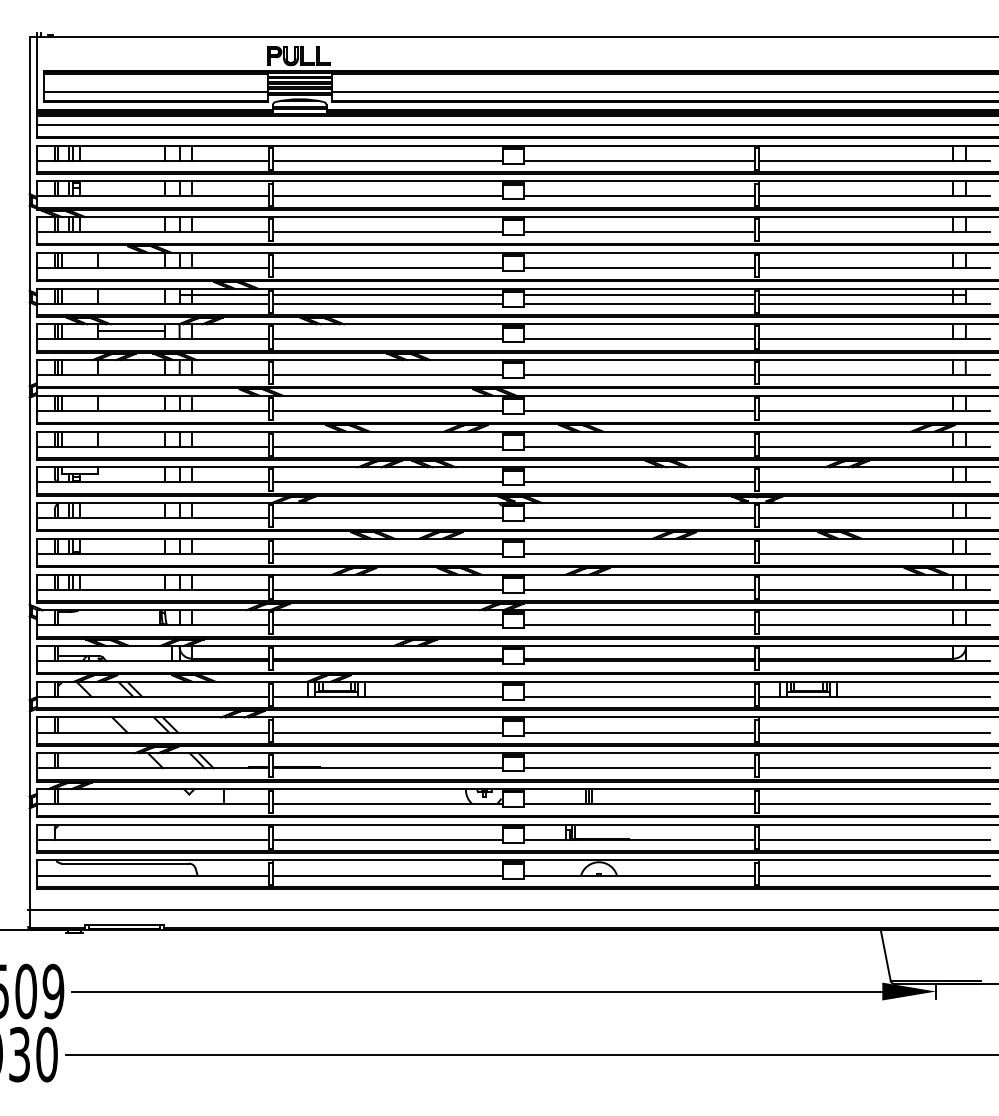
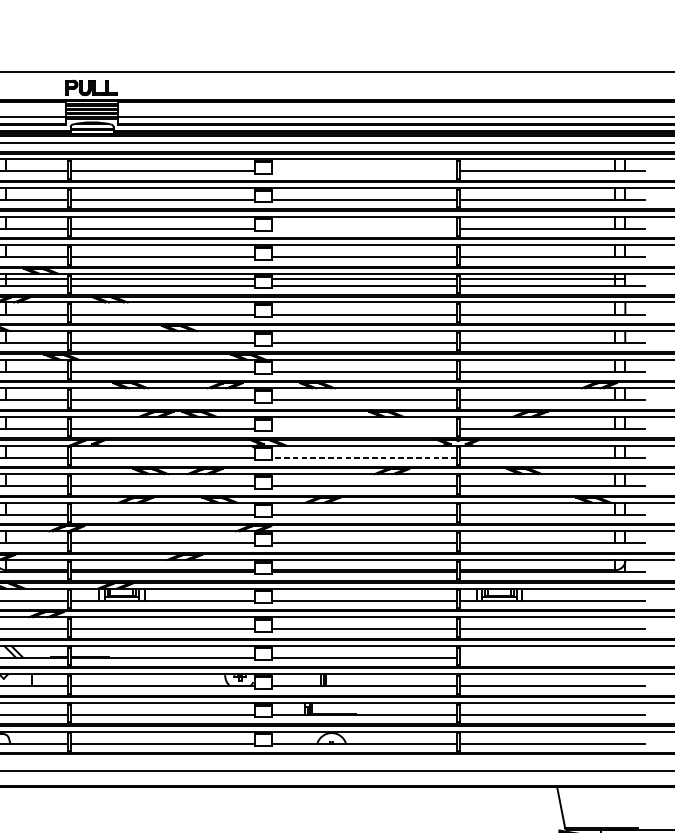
line: (639, 160) -> (364, 171), removed
line: (639, 232) -> (364, 228), removed
line: (639, 482) -> (364, 429), removed
line: (639, 518) -> (364, 457), solid -> dashed
line: (874, 768) -> (552, 658), removed

